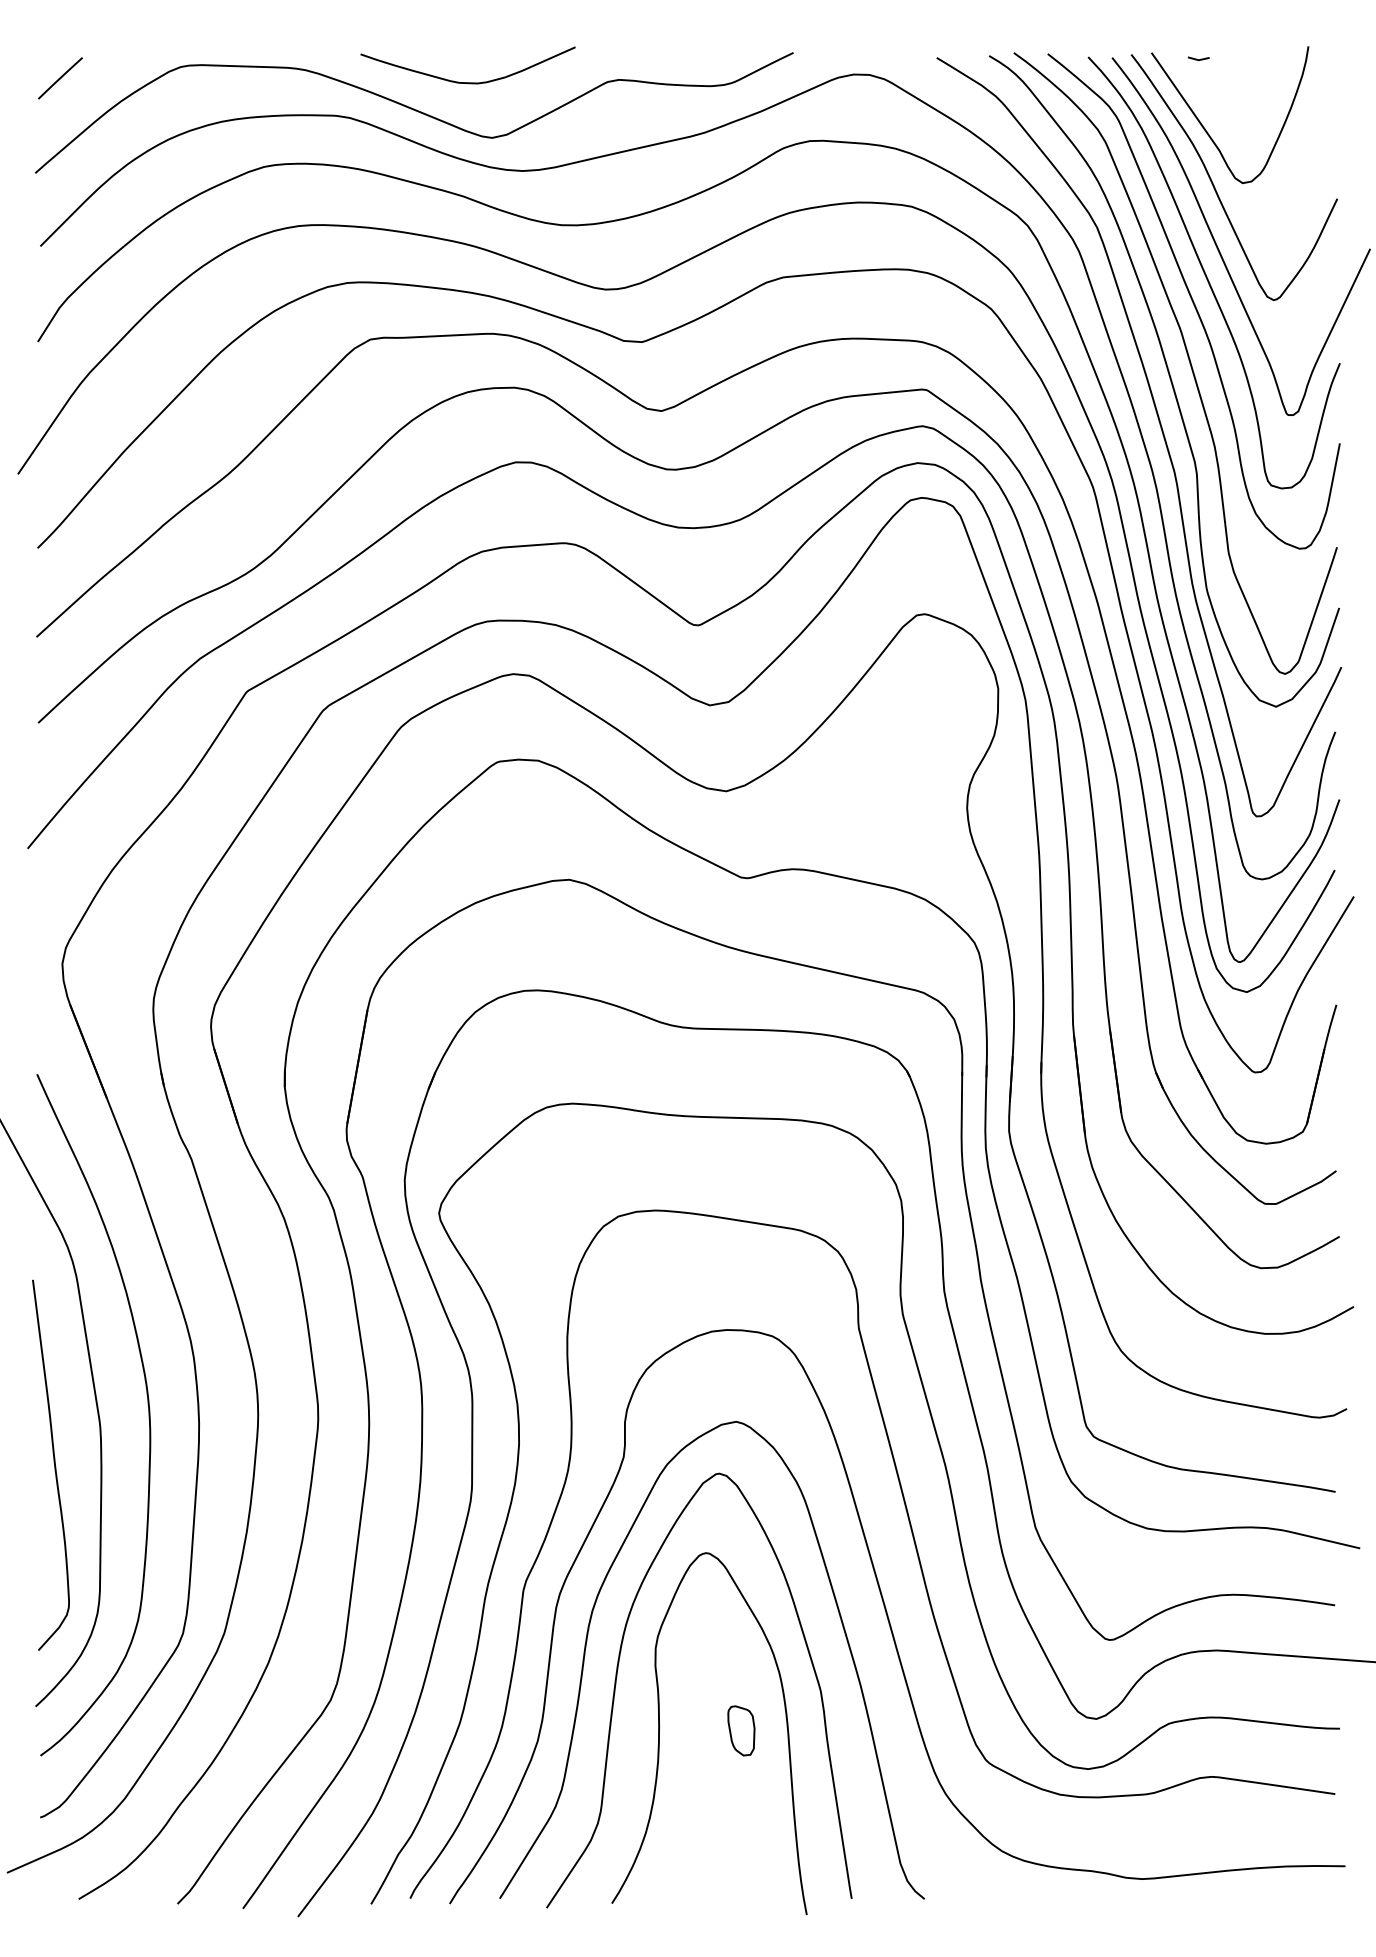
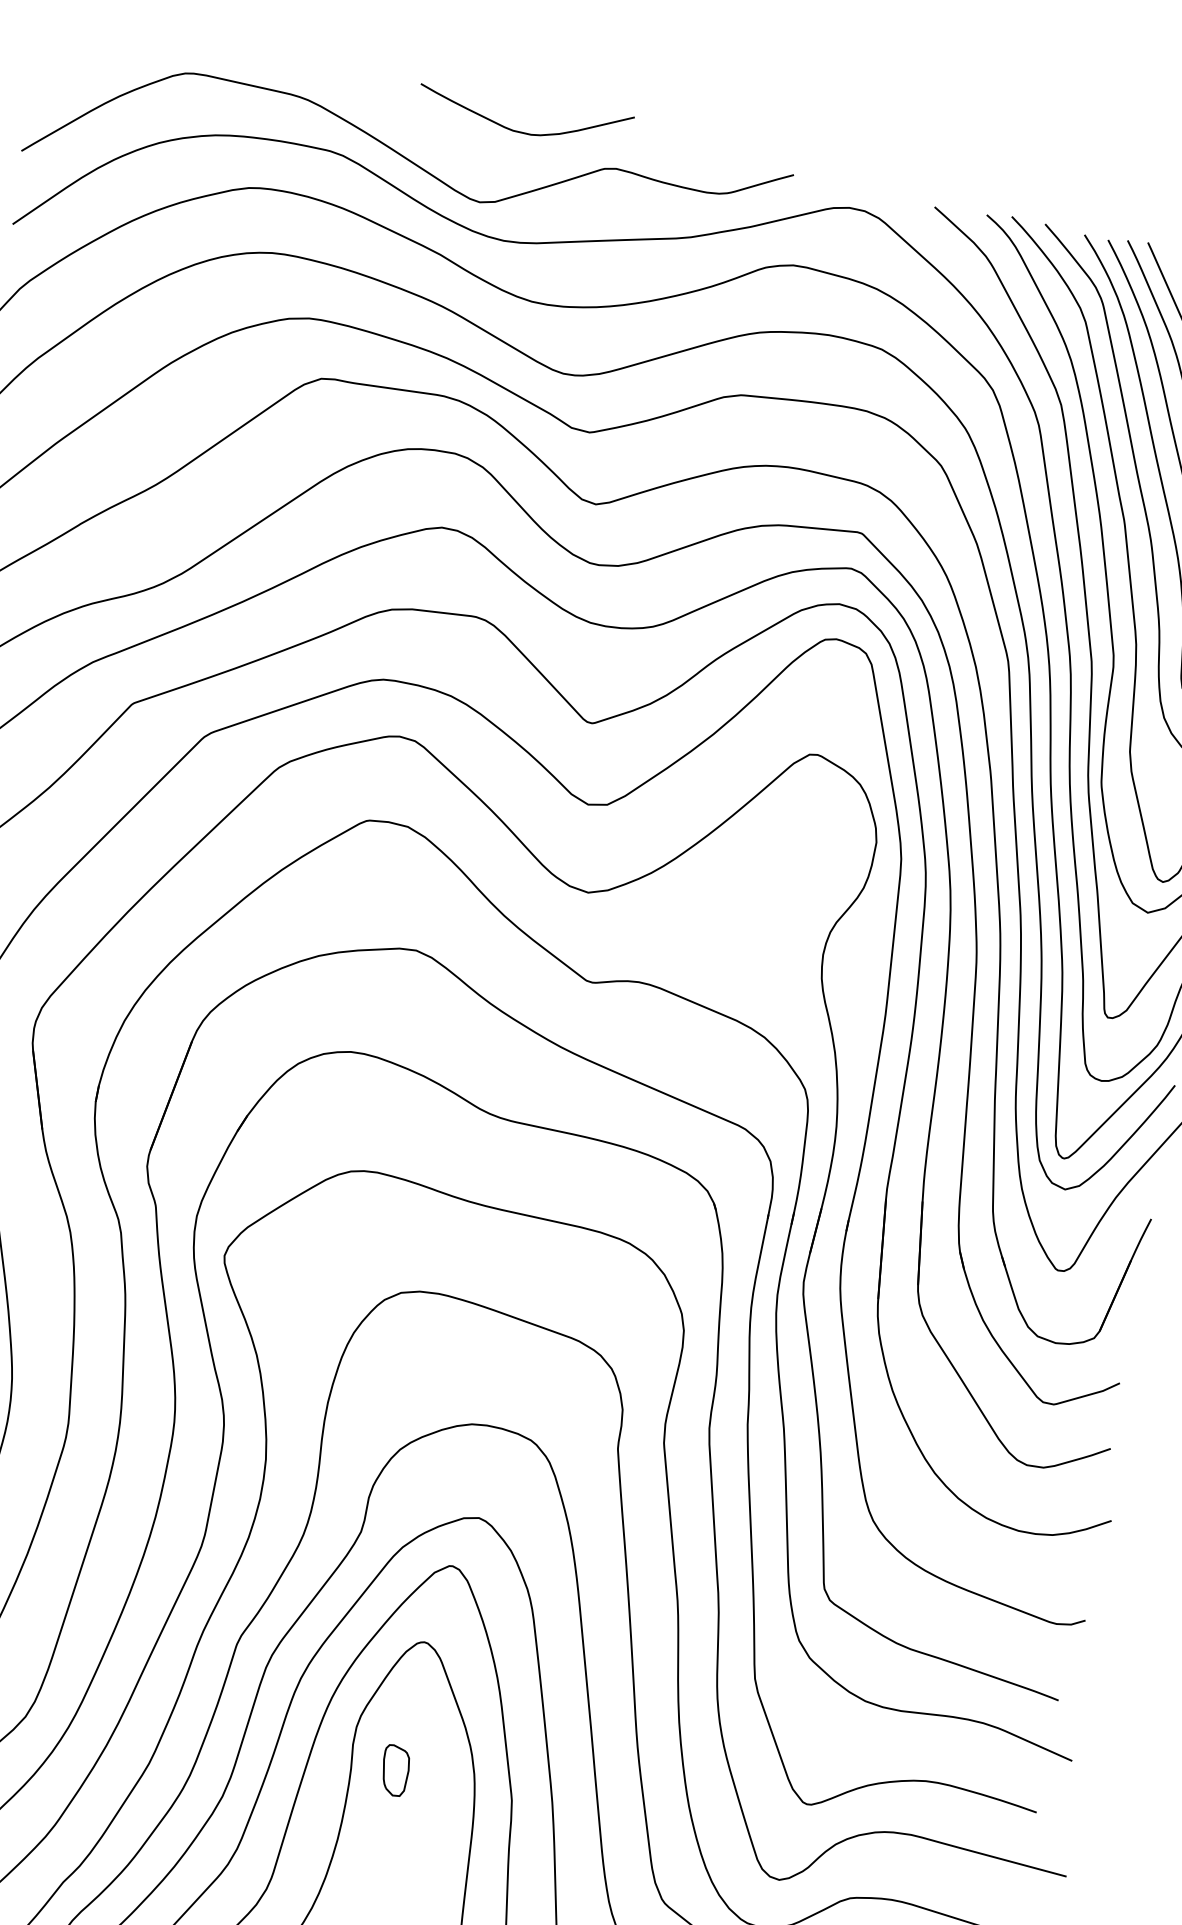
line: (60, 78) -> (64, 62), removed
curve: (467, 82) -> (521, 131), moved
part: (741, 1730) -> (395, 1770), moved

